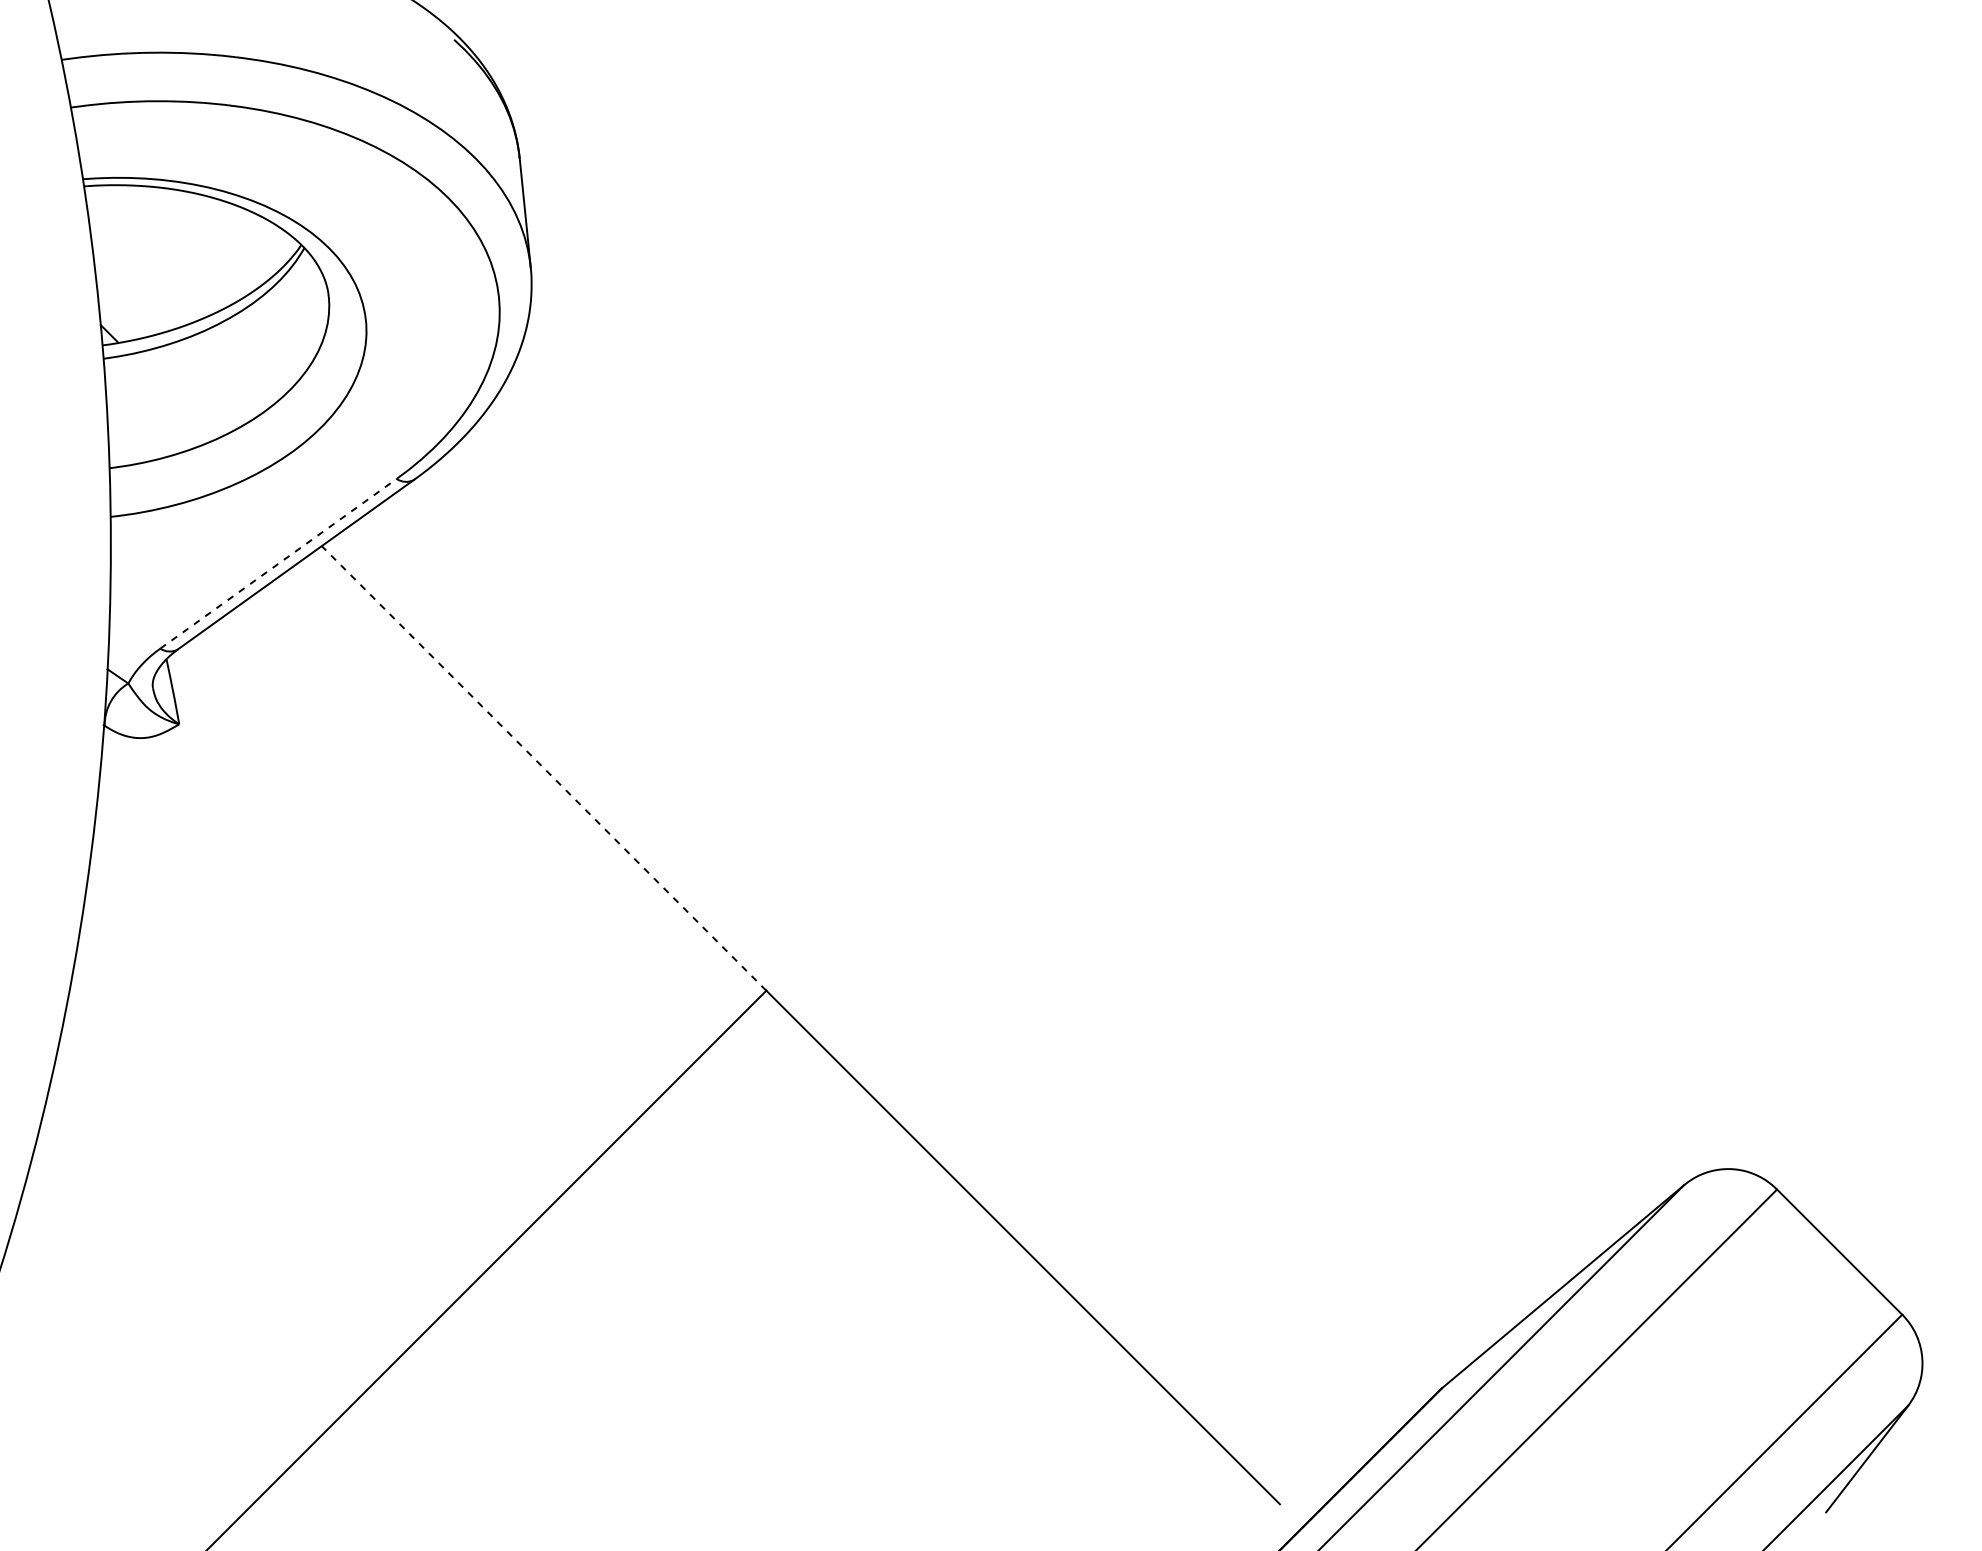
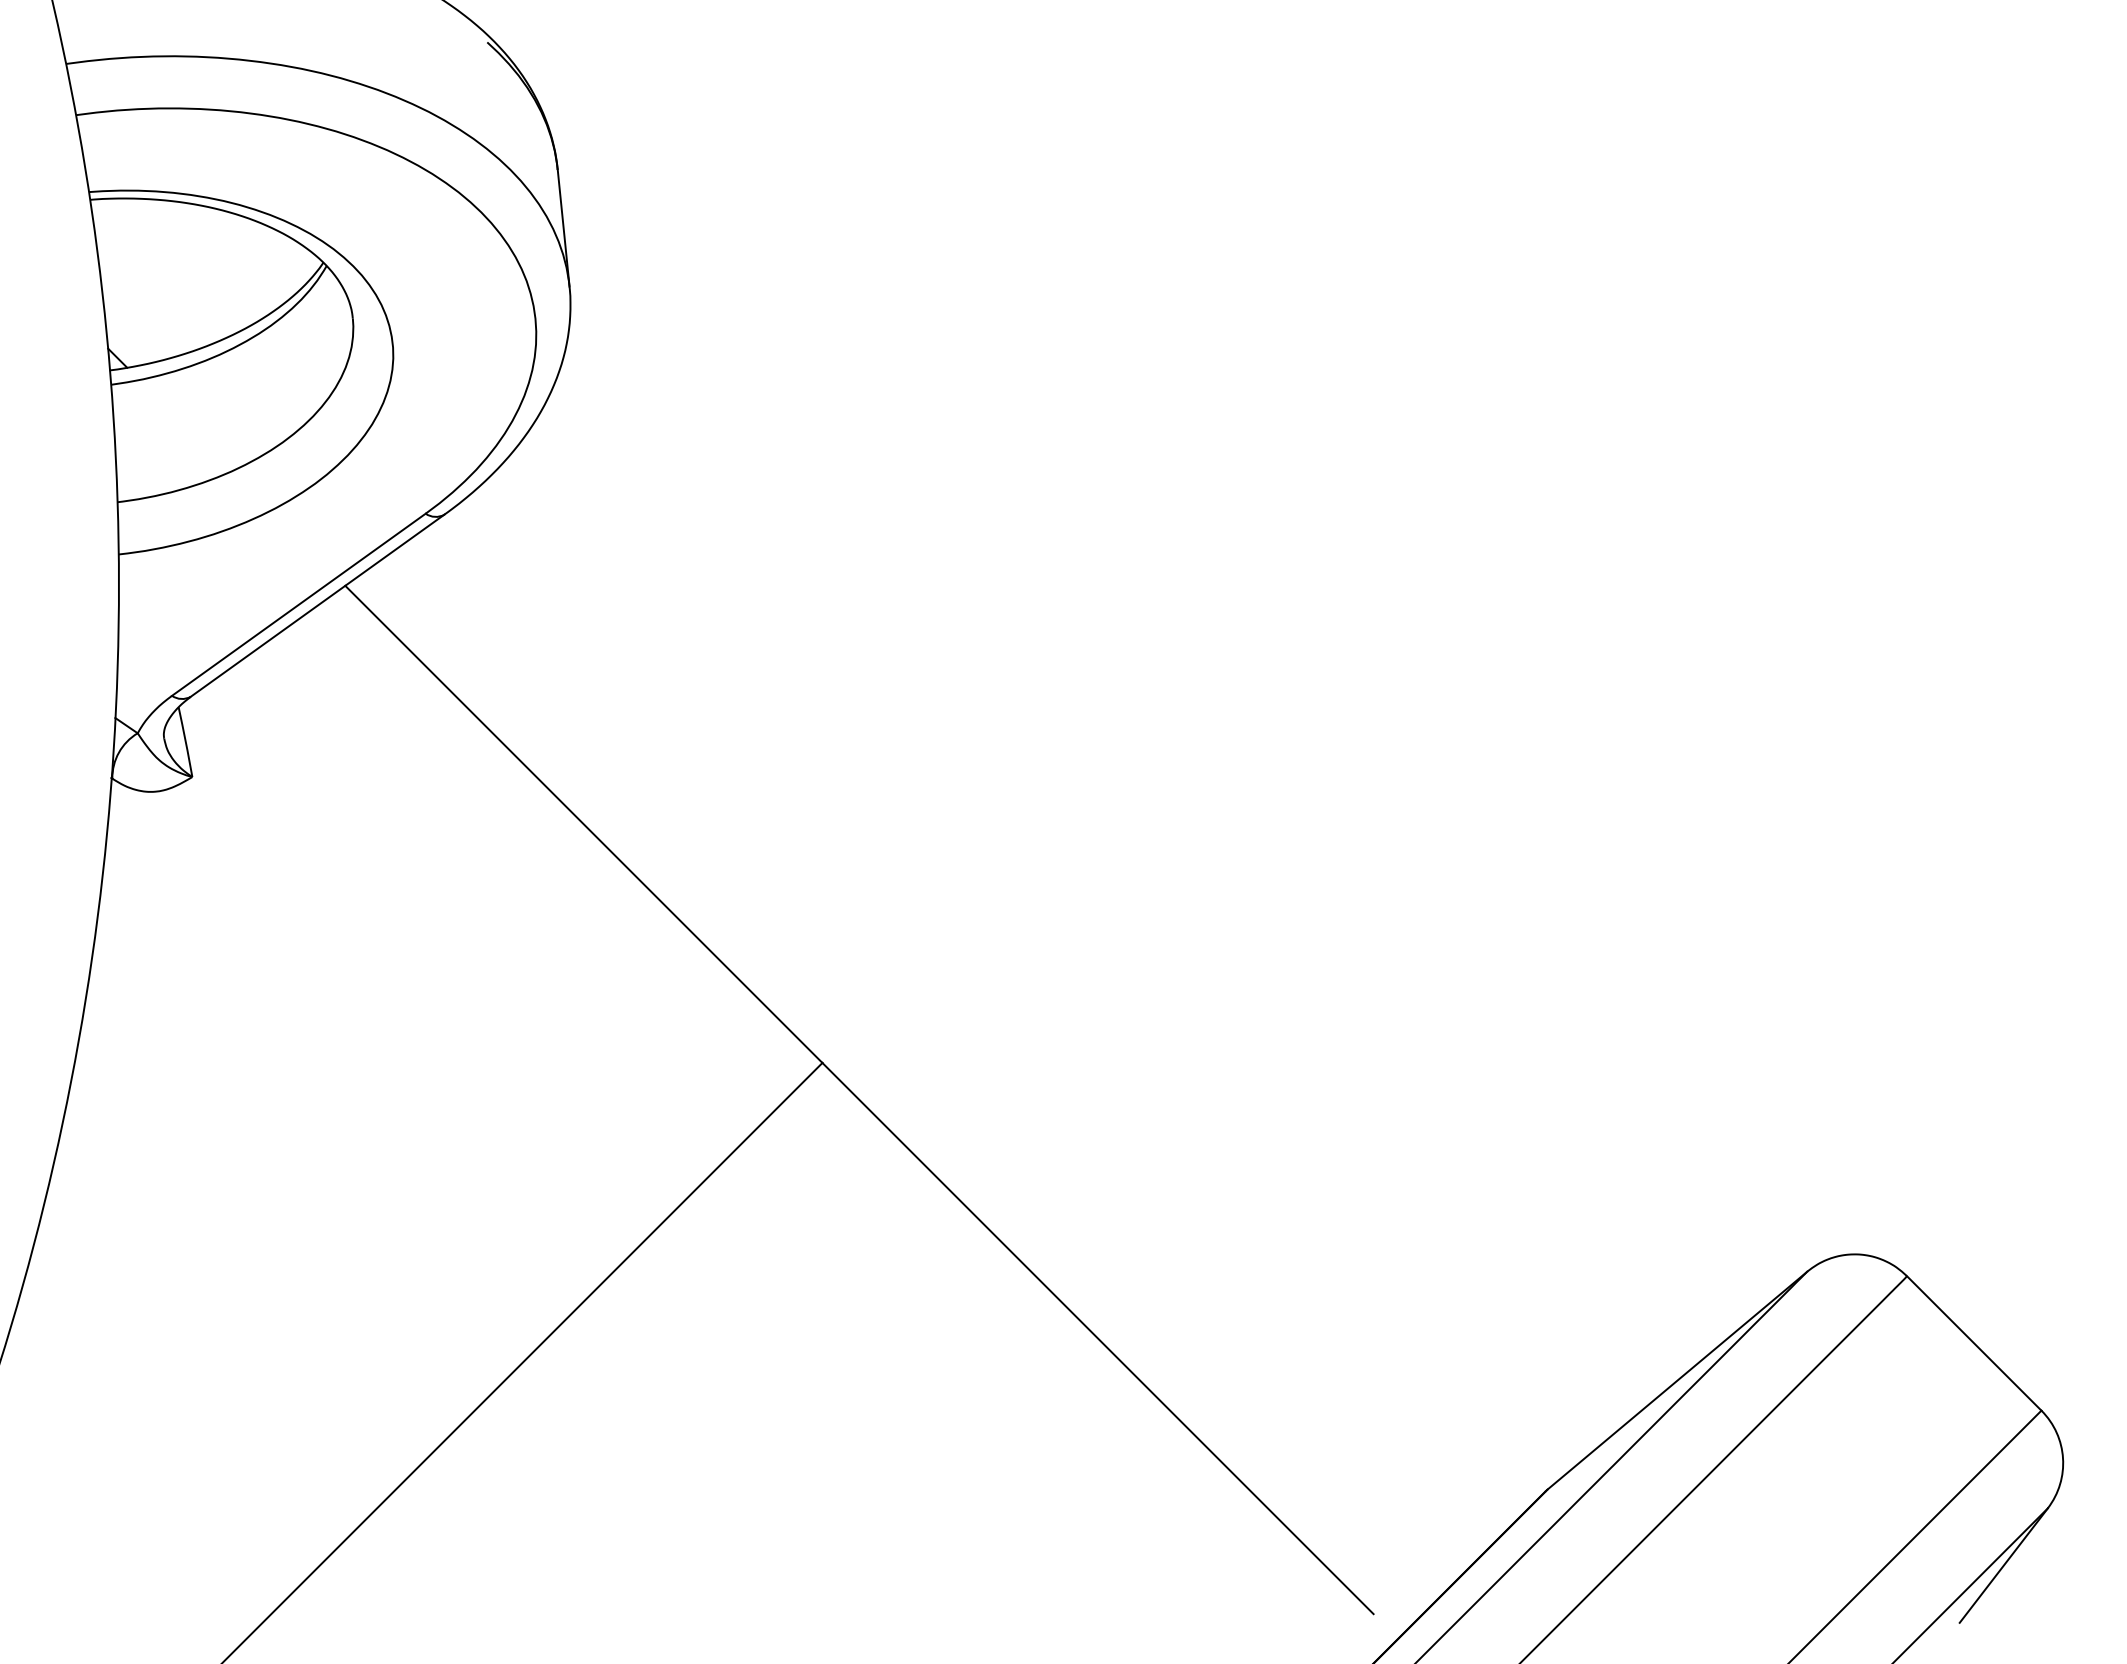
line: (279, 563) -> (299, 604), dashed -> solid
line: (543, 768) -> (583, 824), dashed -> solid

